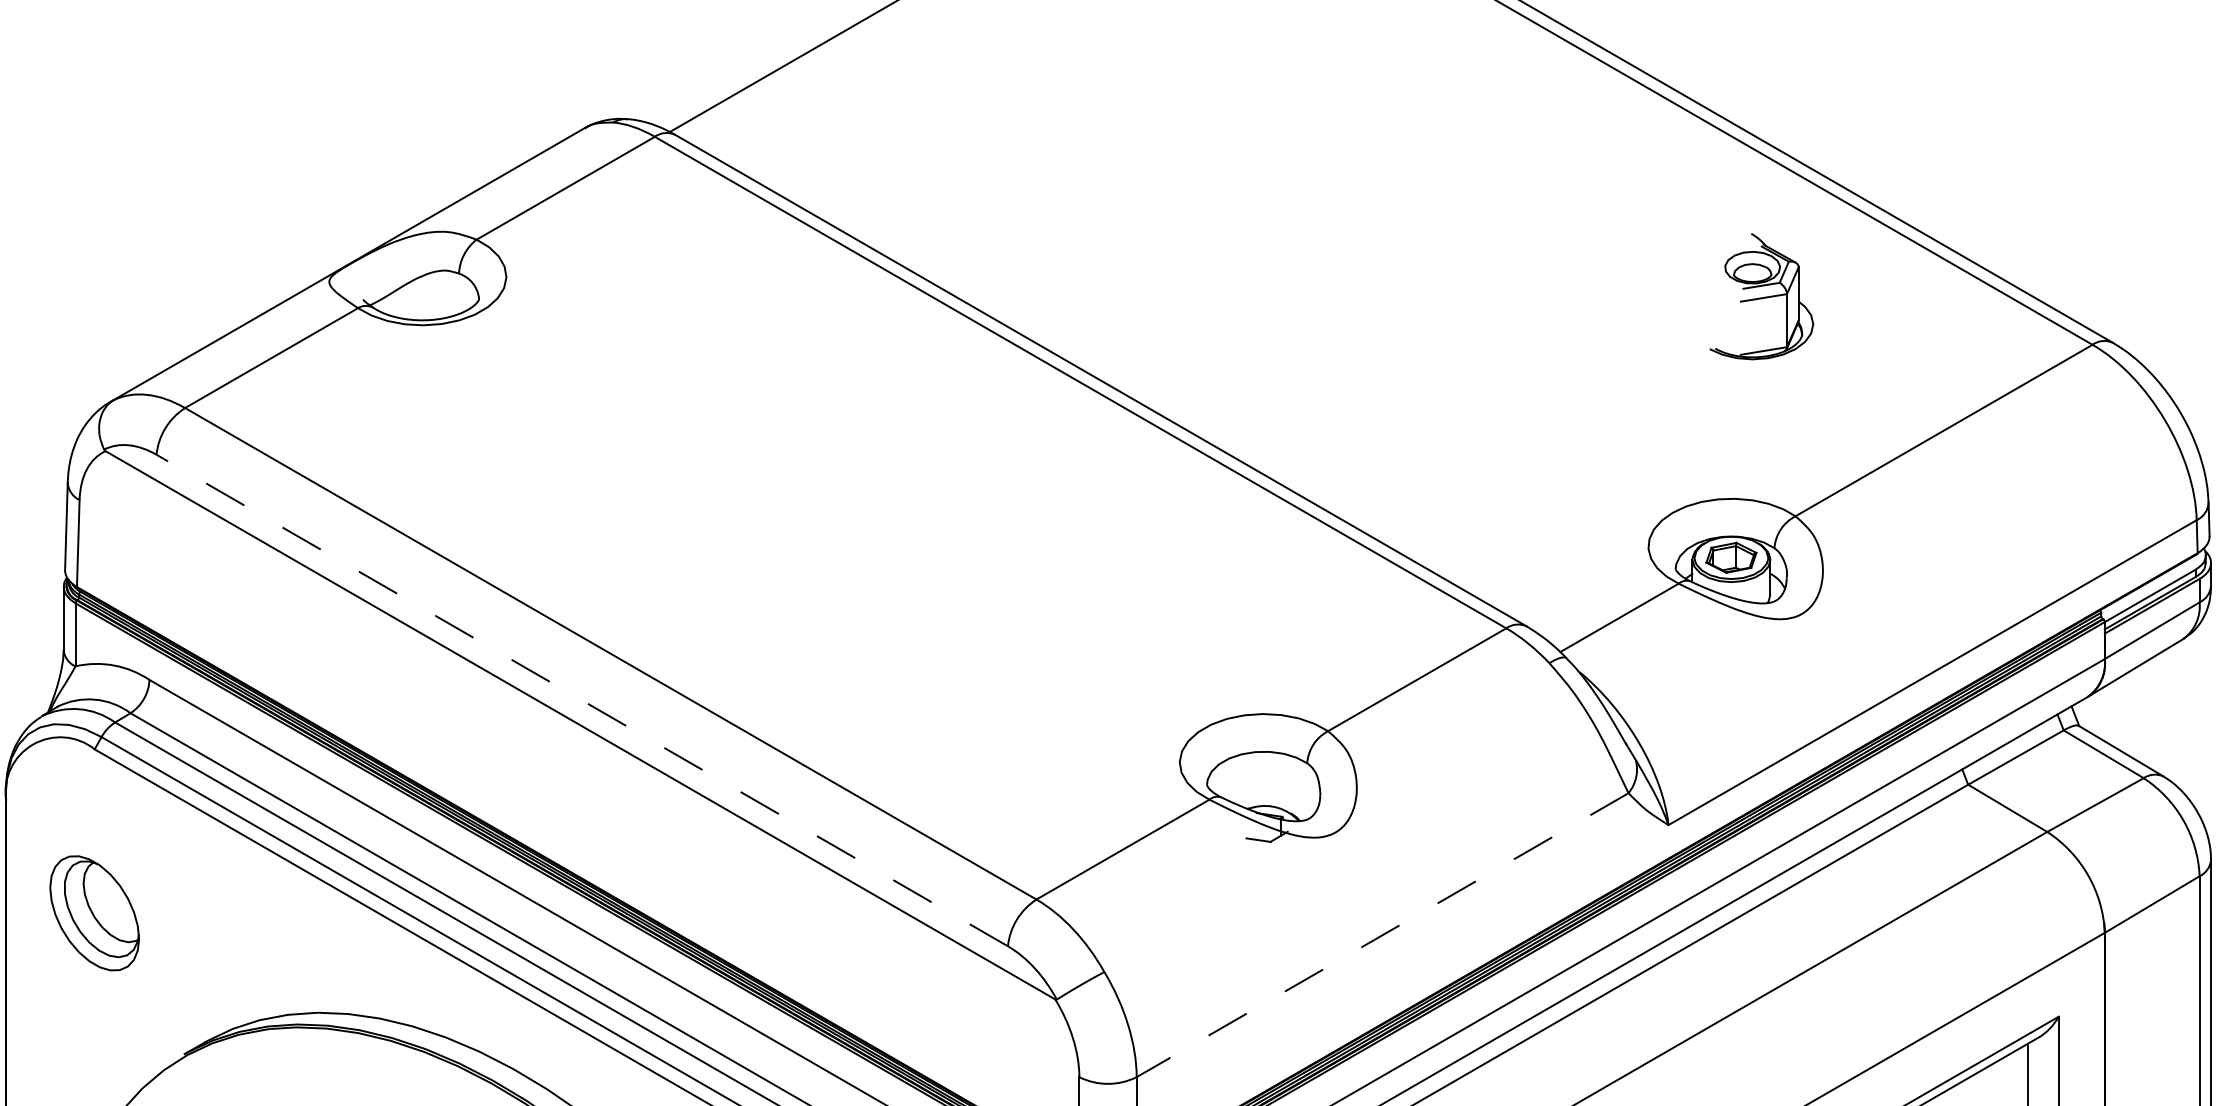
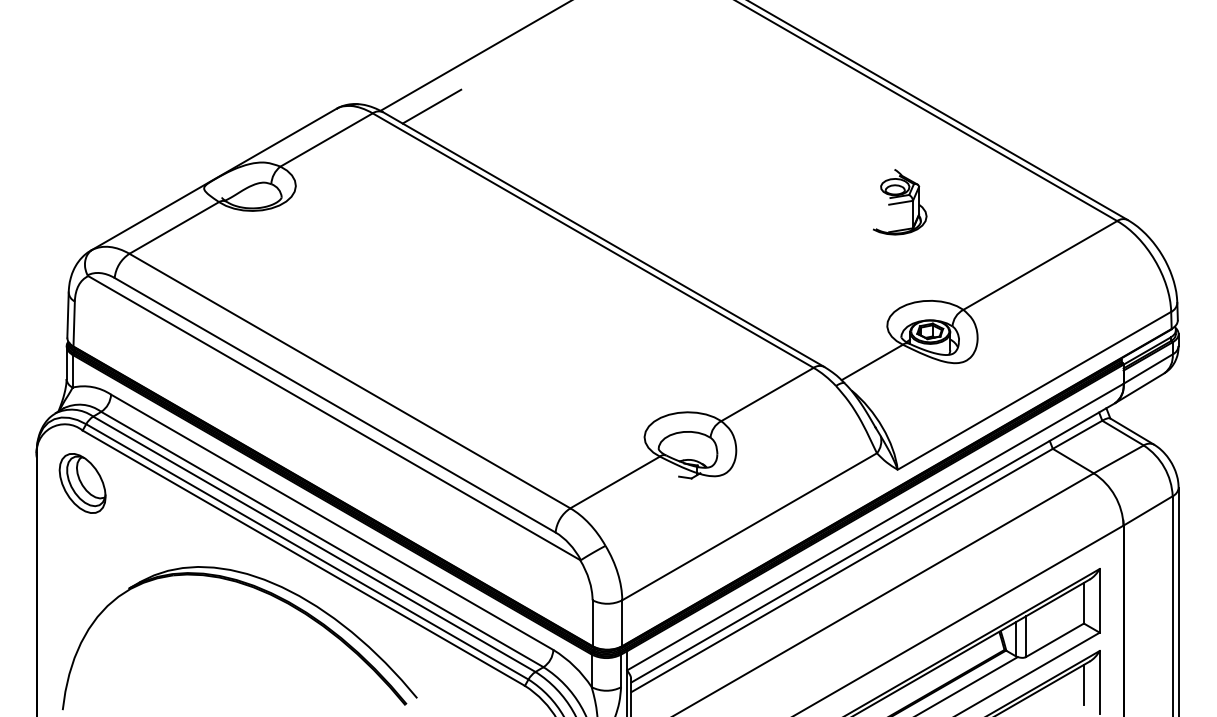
line: (768, 123) -> (431, 106), added
part: (1762, 297) -> (900, 202), moved
line: (582, 700) -> (335, 405), dashed -> solid
part: (94, 913) -> (82, 483), moved
line: (1382, 936) -> (749, 527), dashed -> solid

